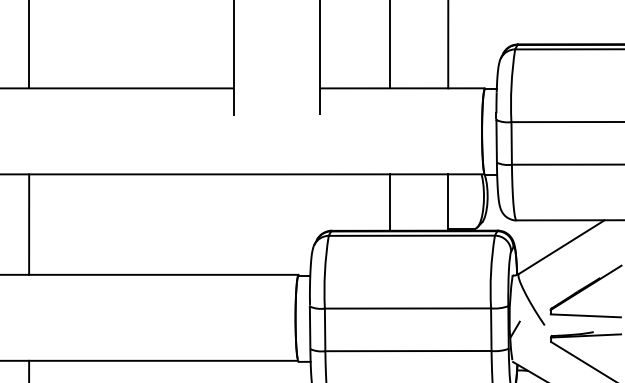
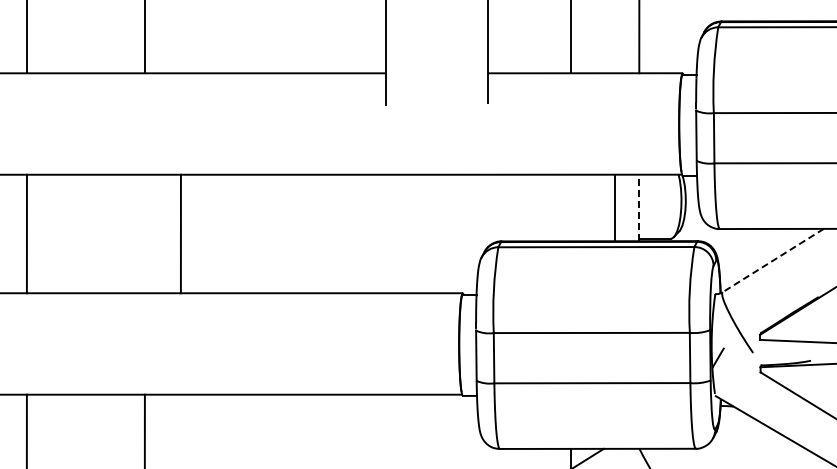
line: (389, 202) -> (614, 207), moved
line: (448, 202) -> (639, 207), solid -> dashed
line: (28, 224) -> (180, 233), moved
line: (561, 247) -> (773, 260), solid -> dashed

